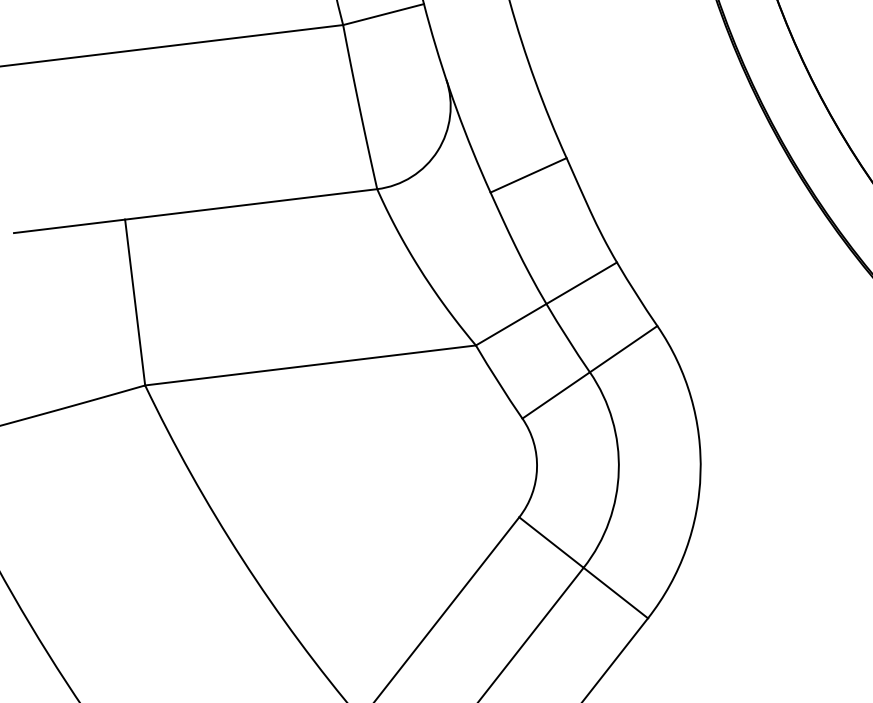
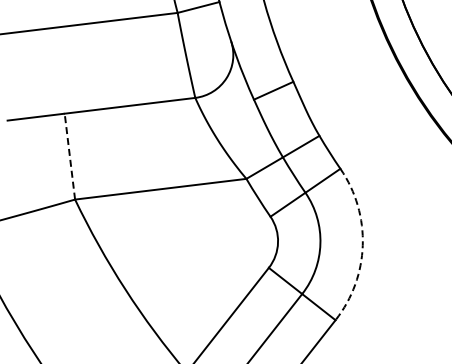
line: (134, 302) -> (69, 156), solid -> dashed
arc: (700, 474) -> (362, 245), solid -> dashed

